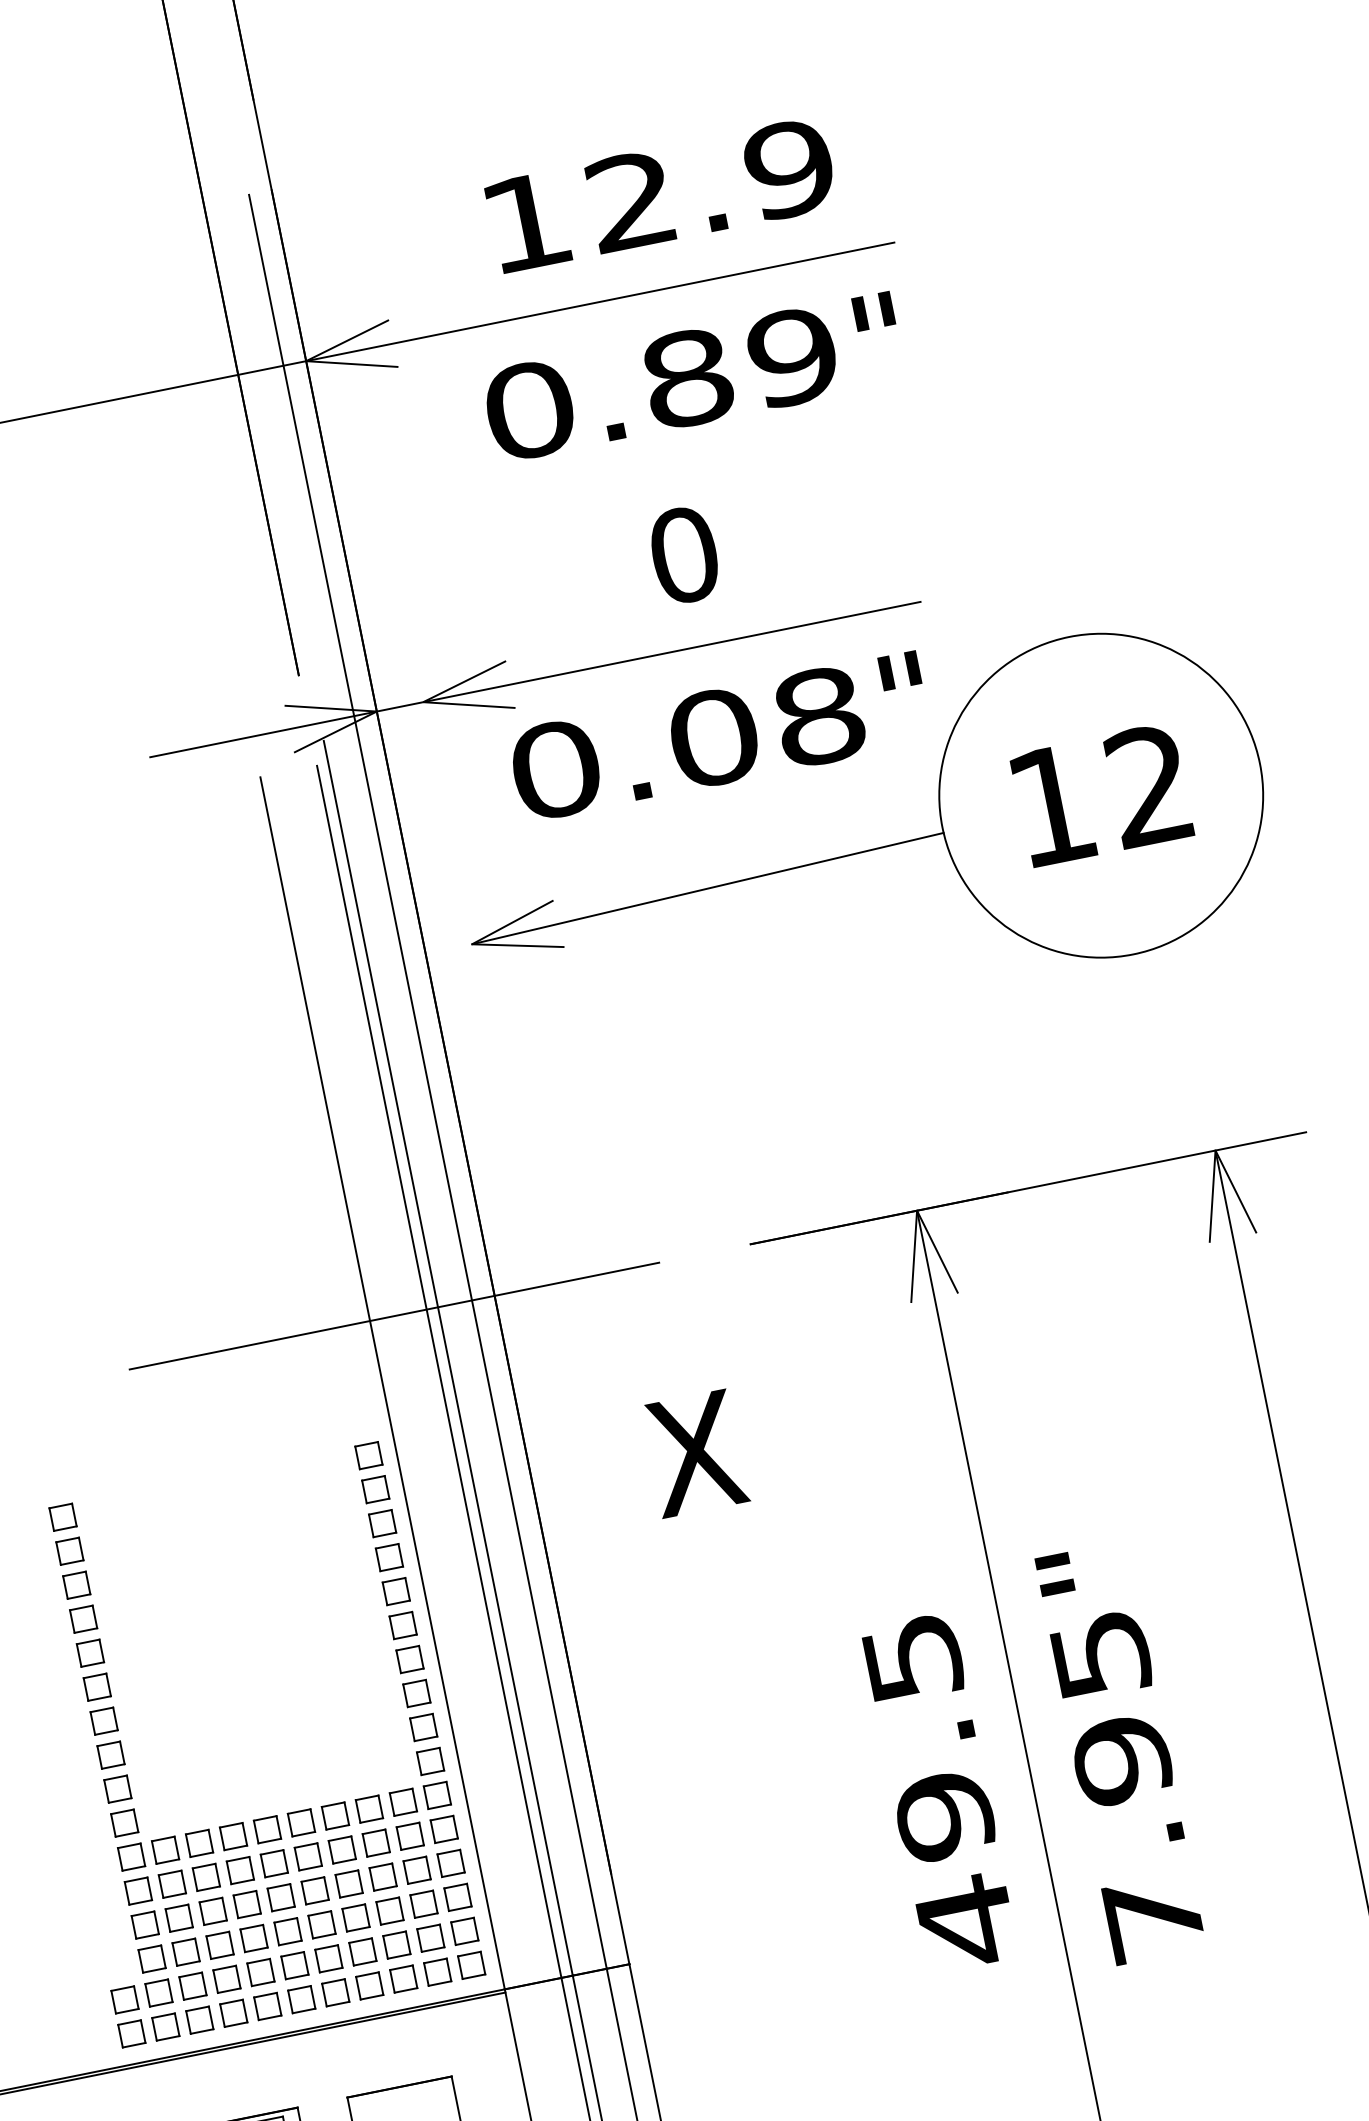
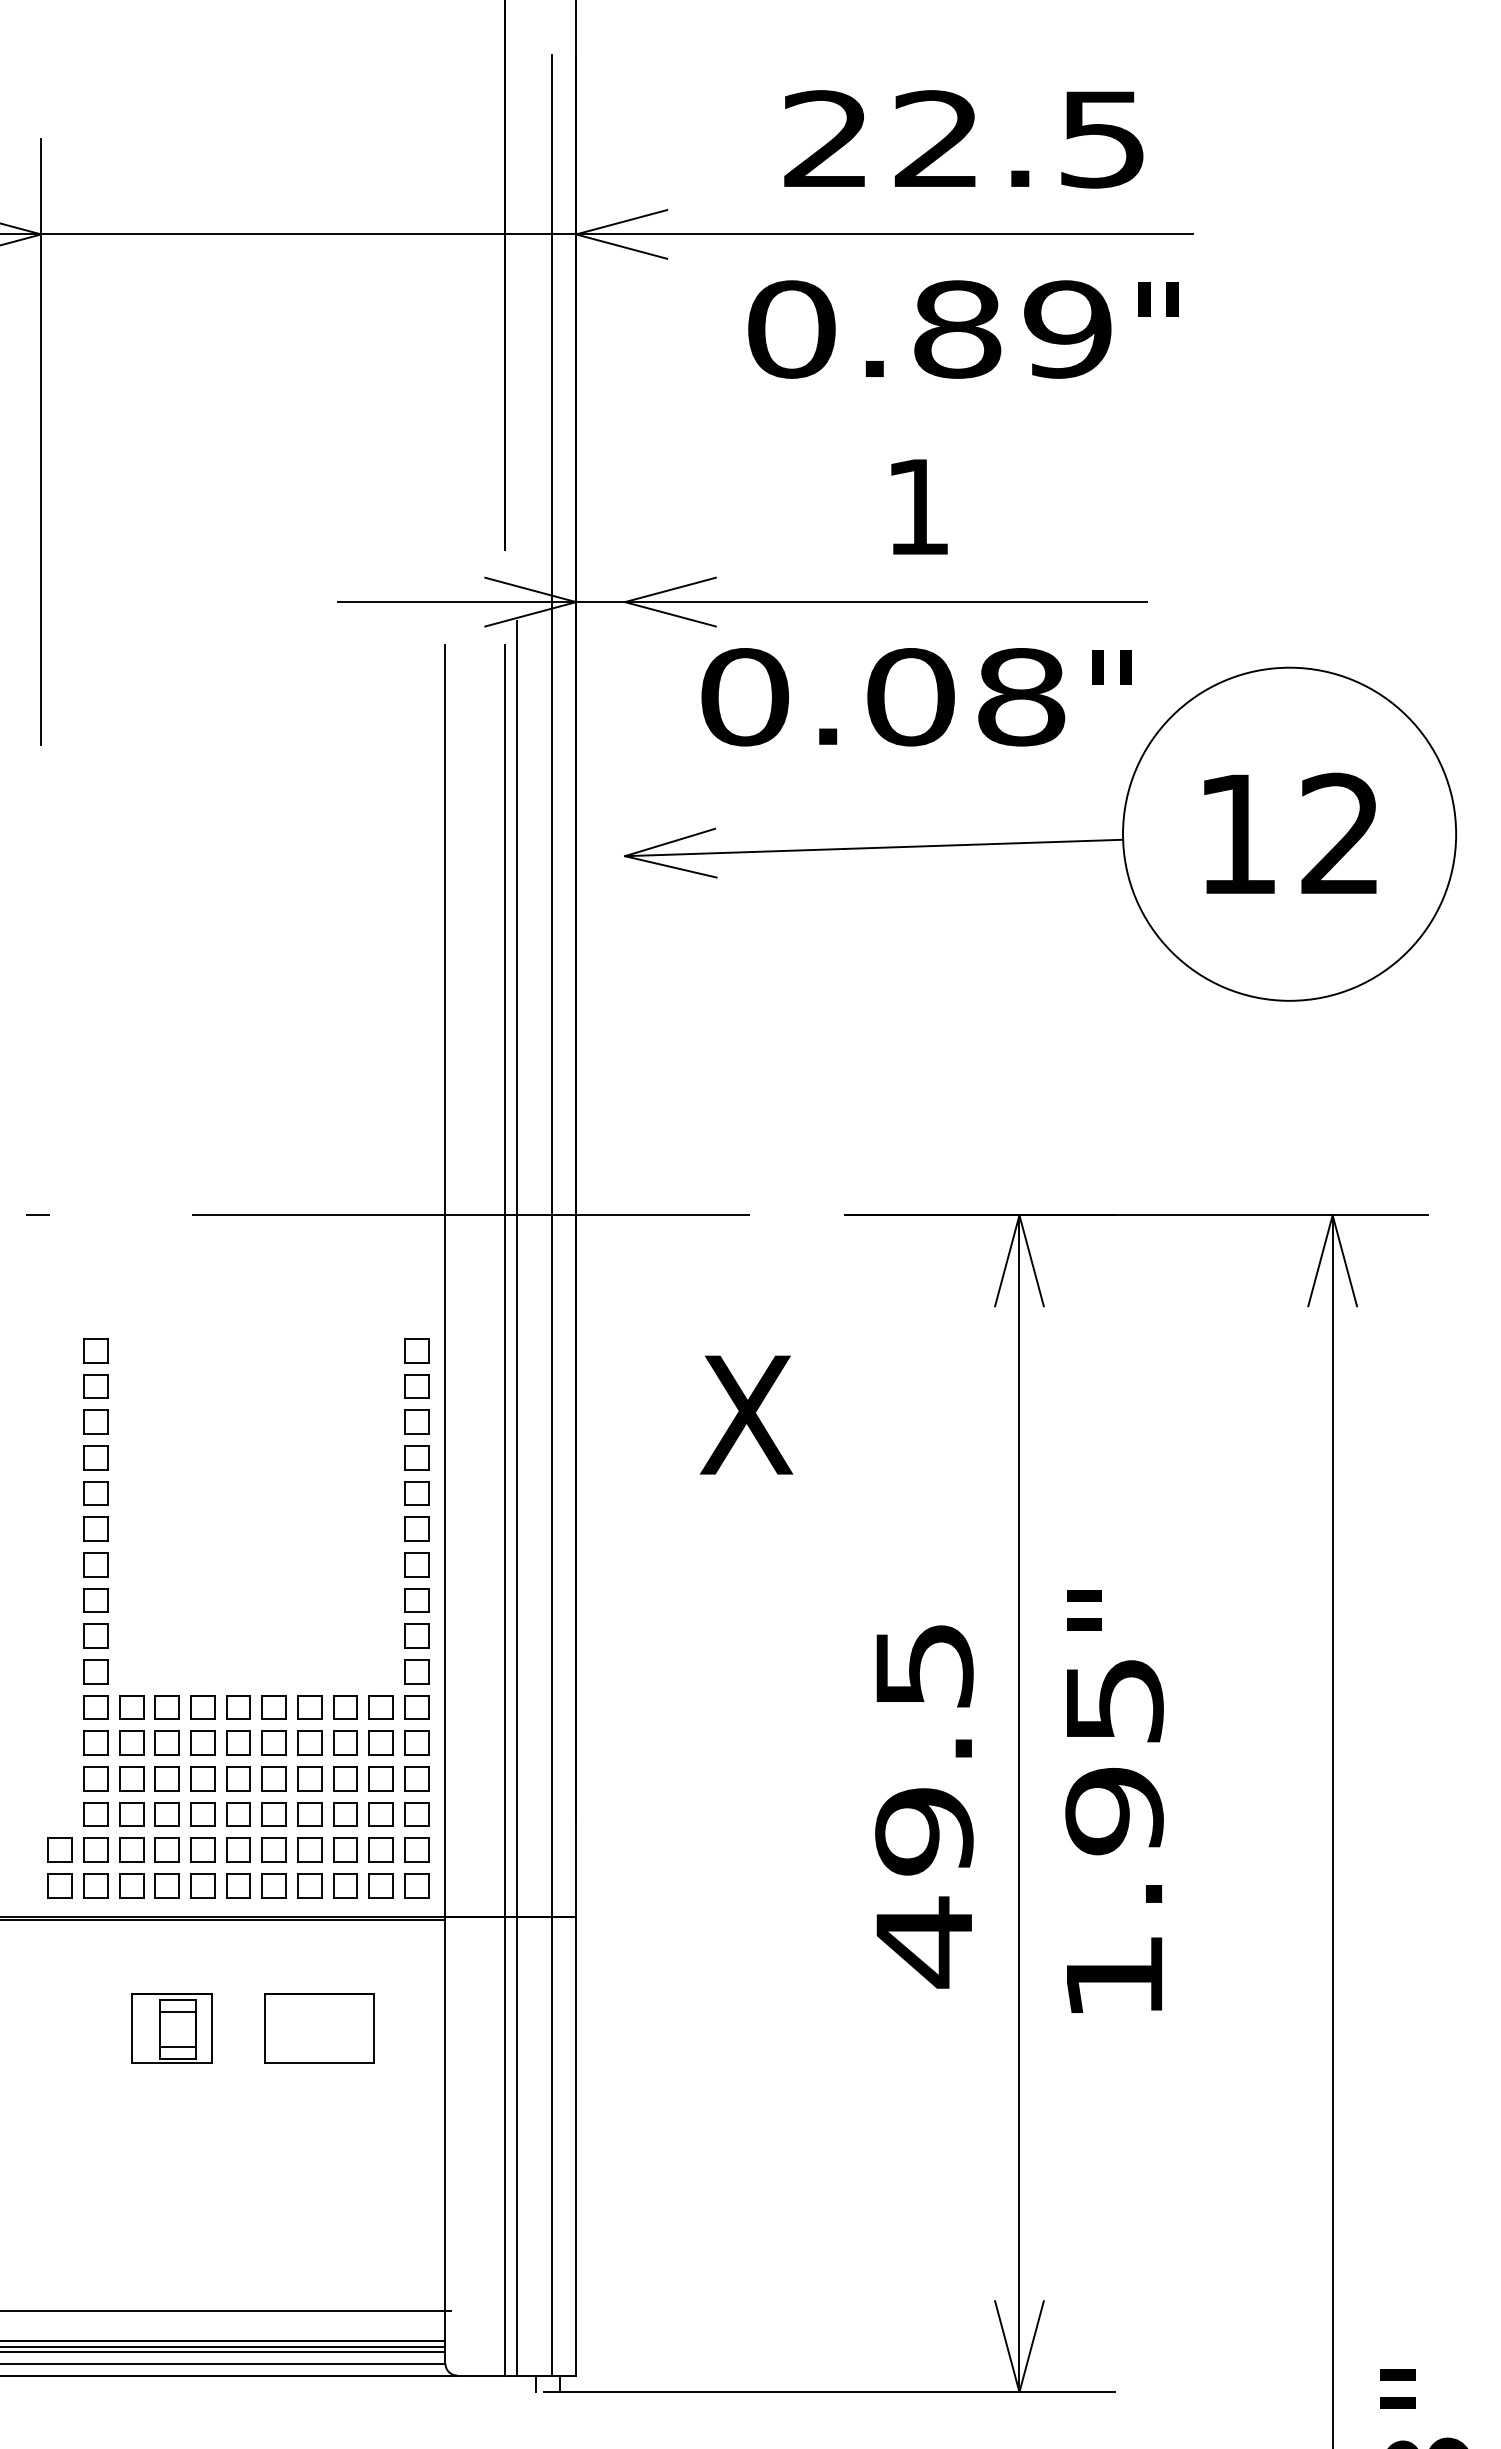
text: (658, 195) -> (965, 139), 12.9 -> 22.5
text: (683, 554) -> (917, 506), 0 -> 1
text: (1153, 1917) -> (1114, 1976), 7.95 -> 1.95

